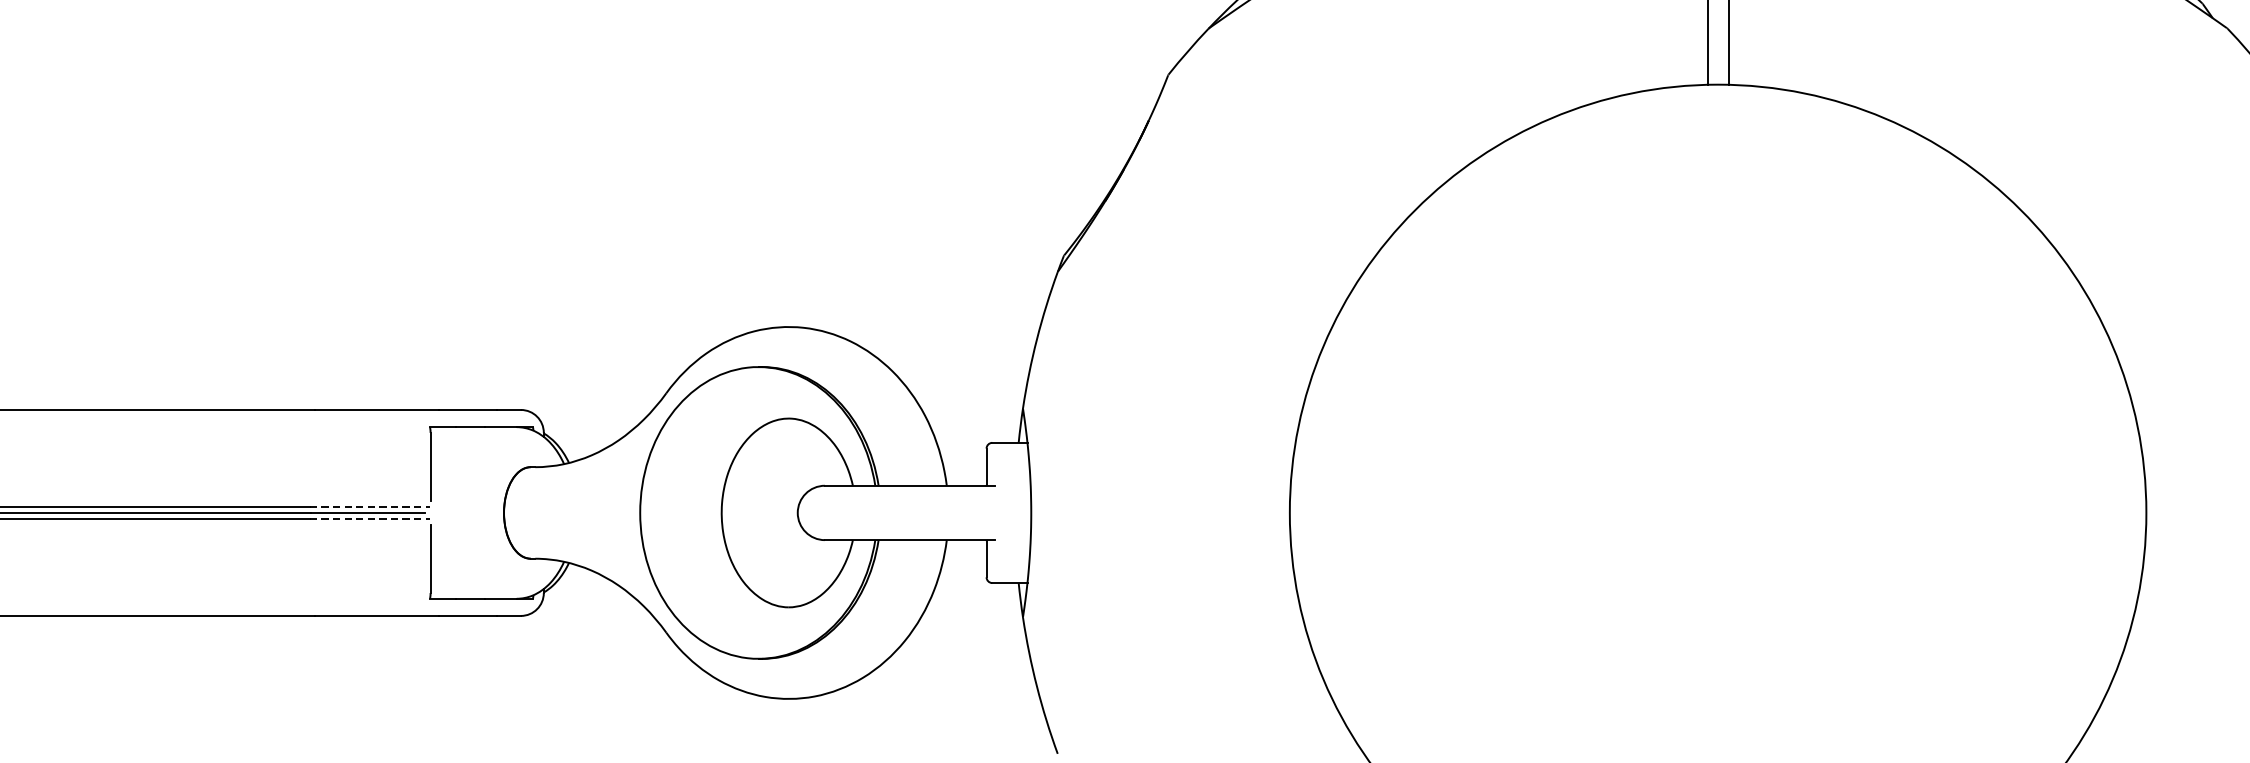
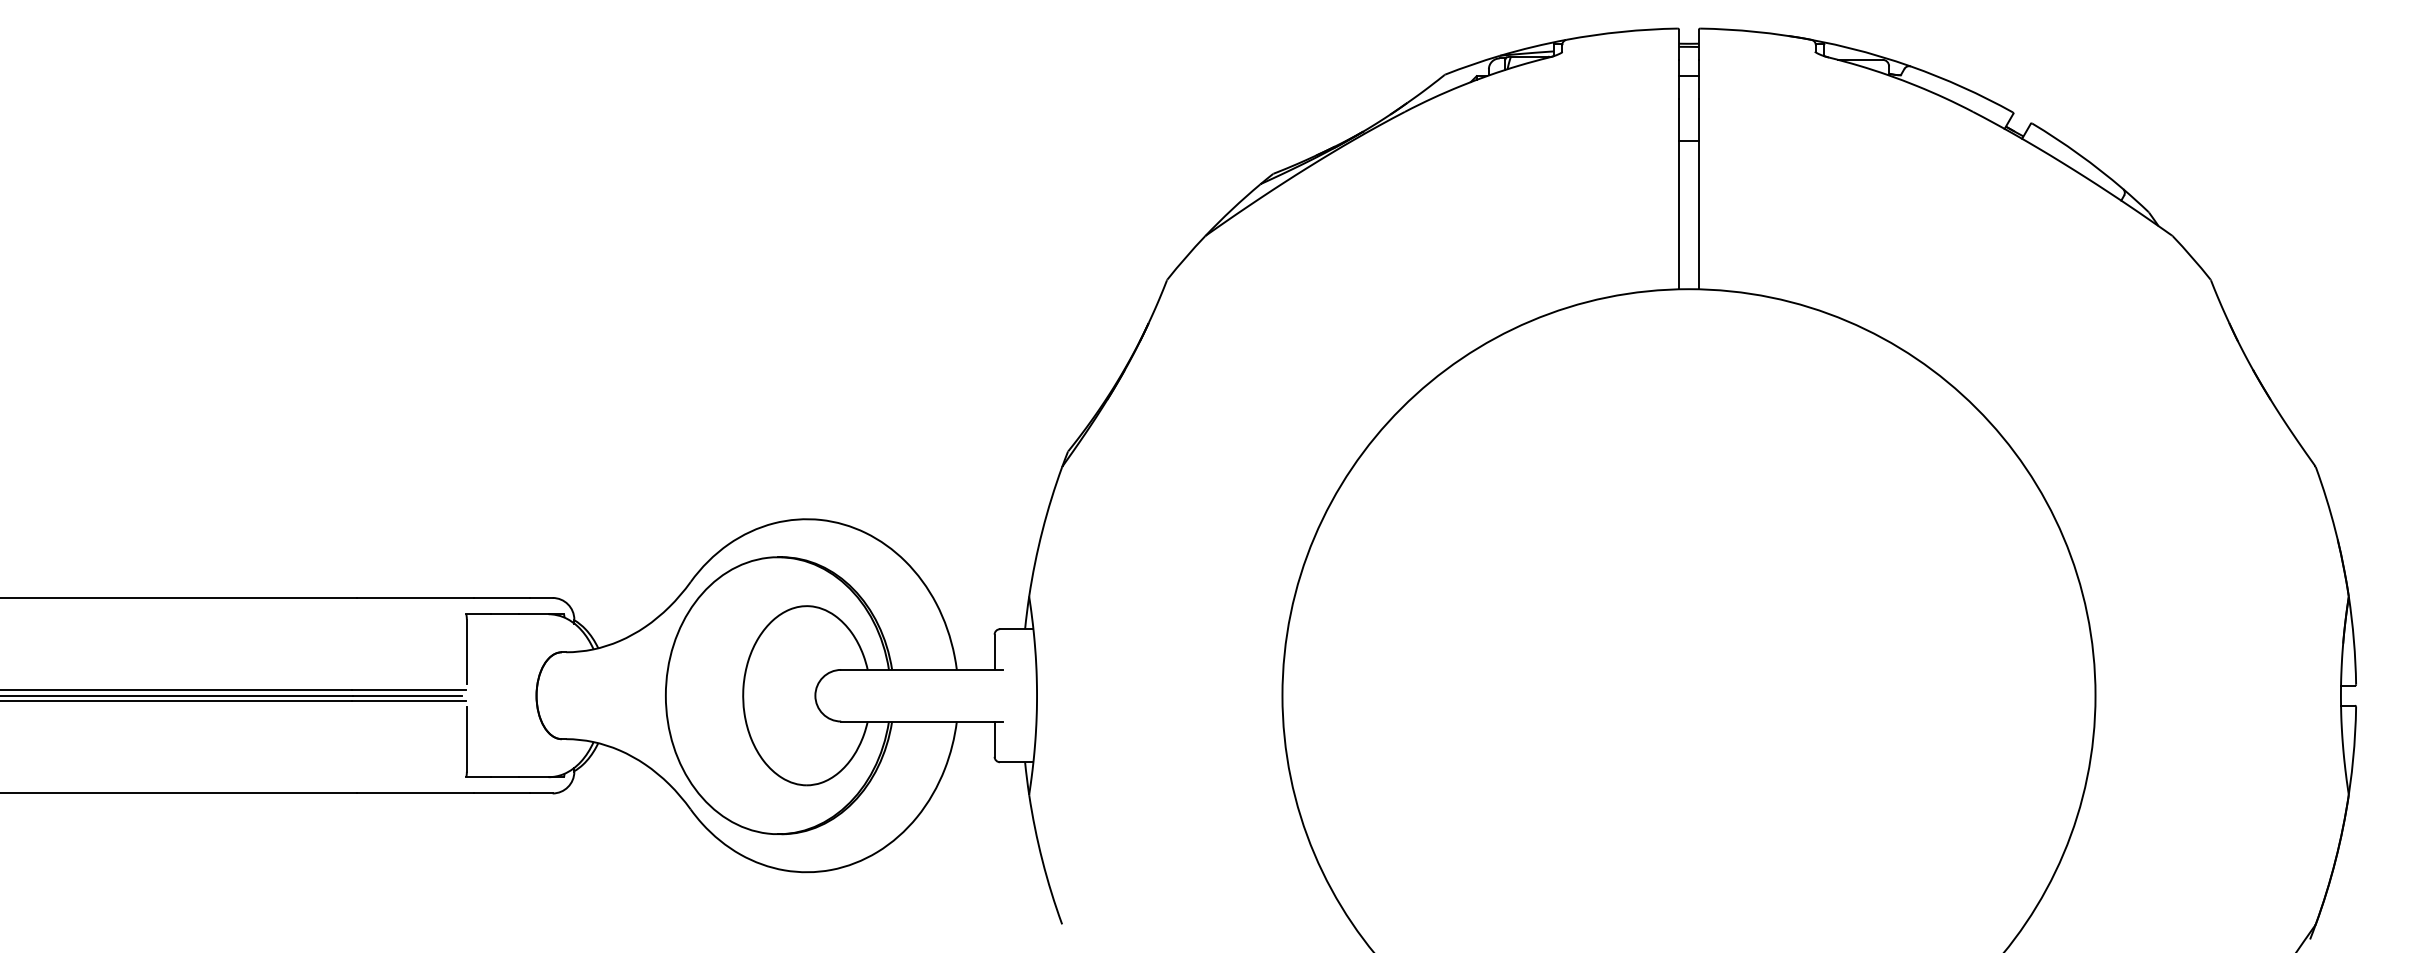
line: (370, 507) -> (409, 690), dashed -> solid
line: (370, 519) -> (409, 701), dashed -> solid

